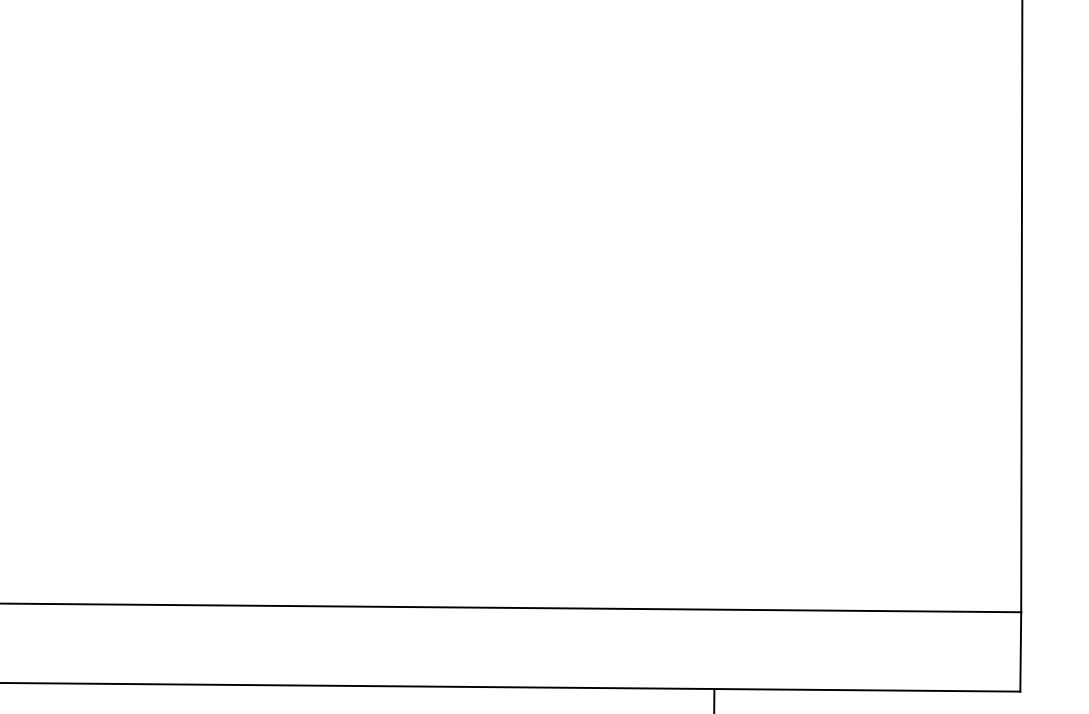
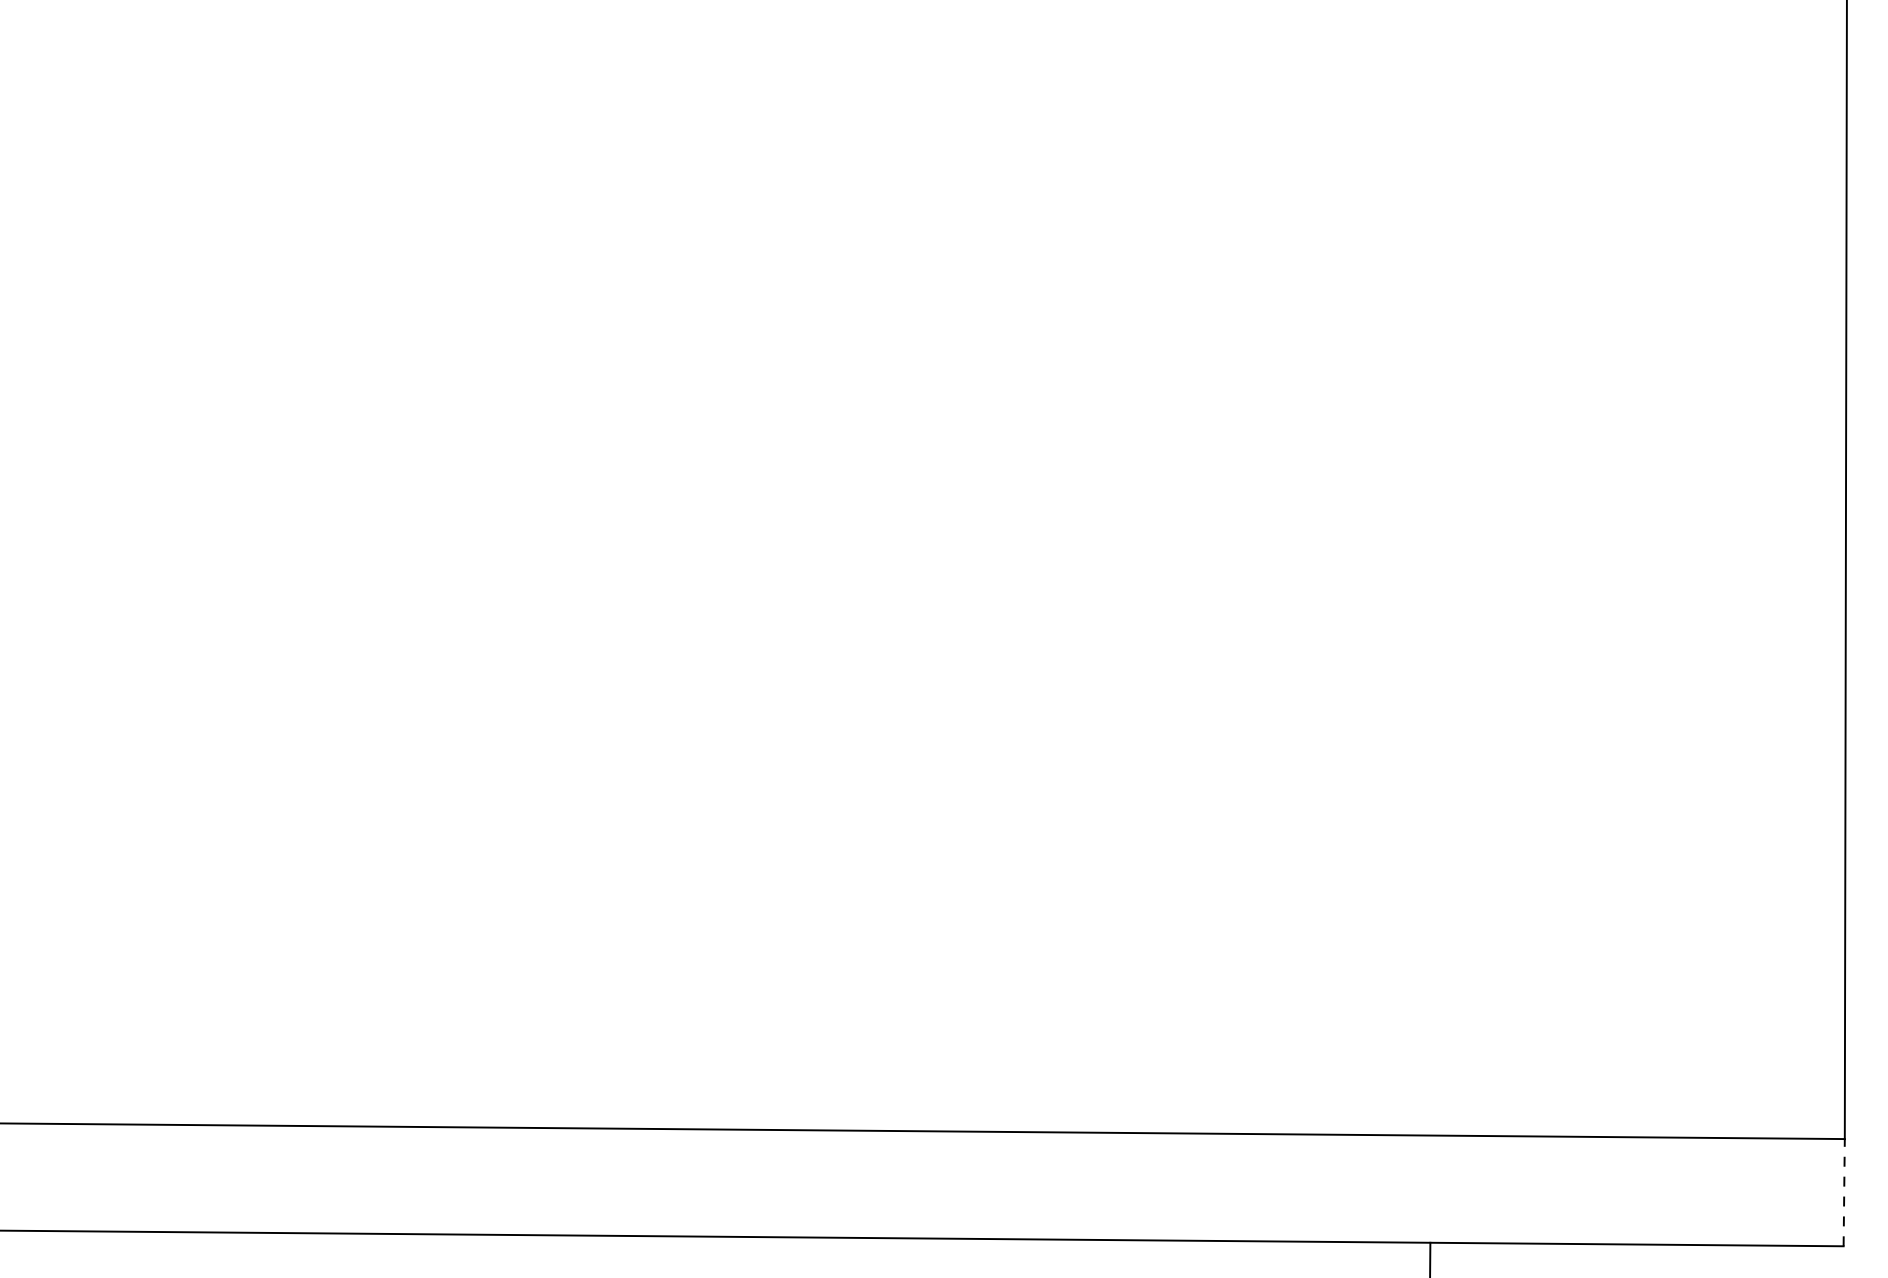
line: (1020, 651) -> (1844, 1192), solid -> dashed

